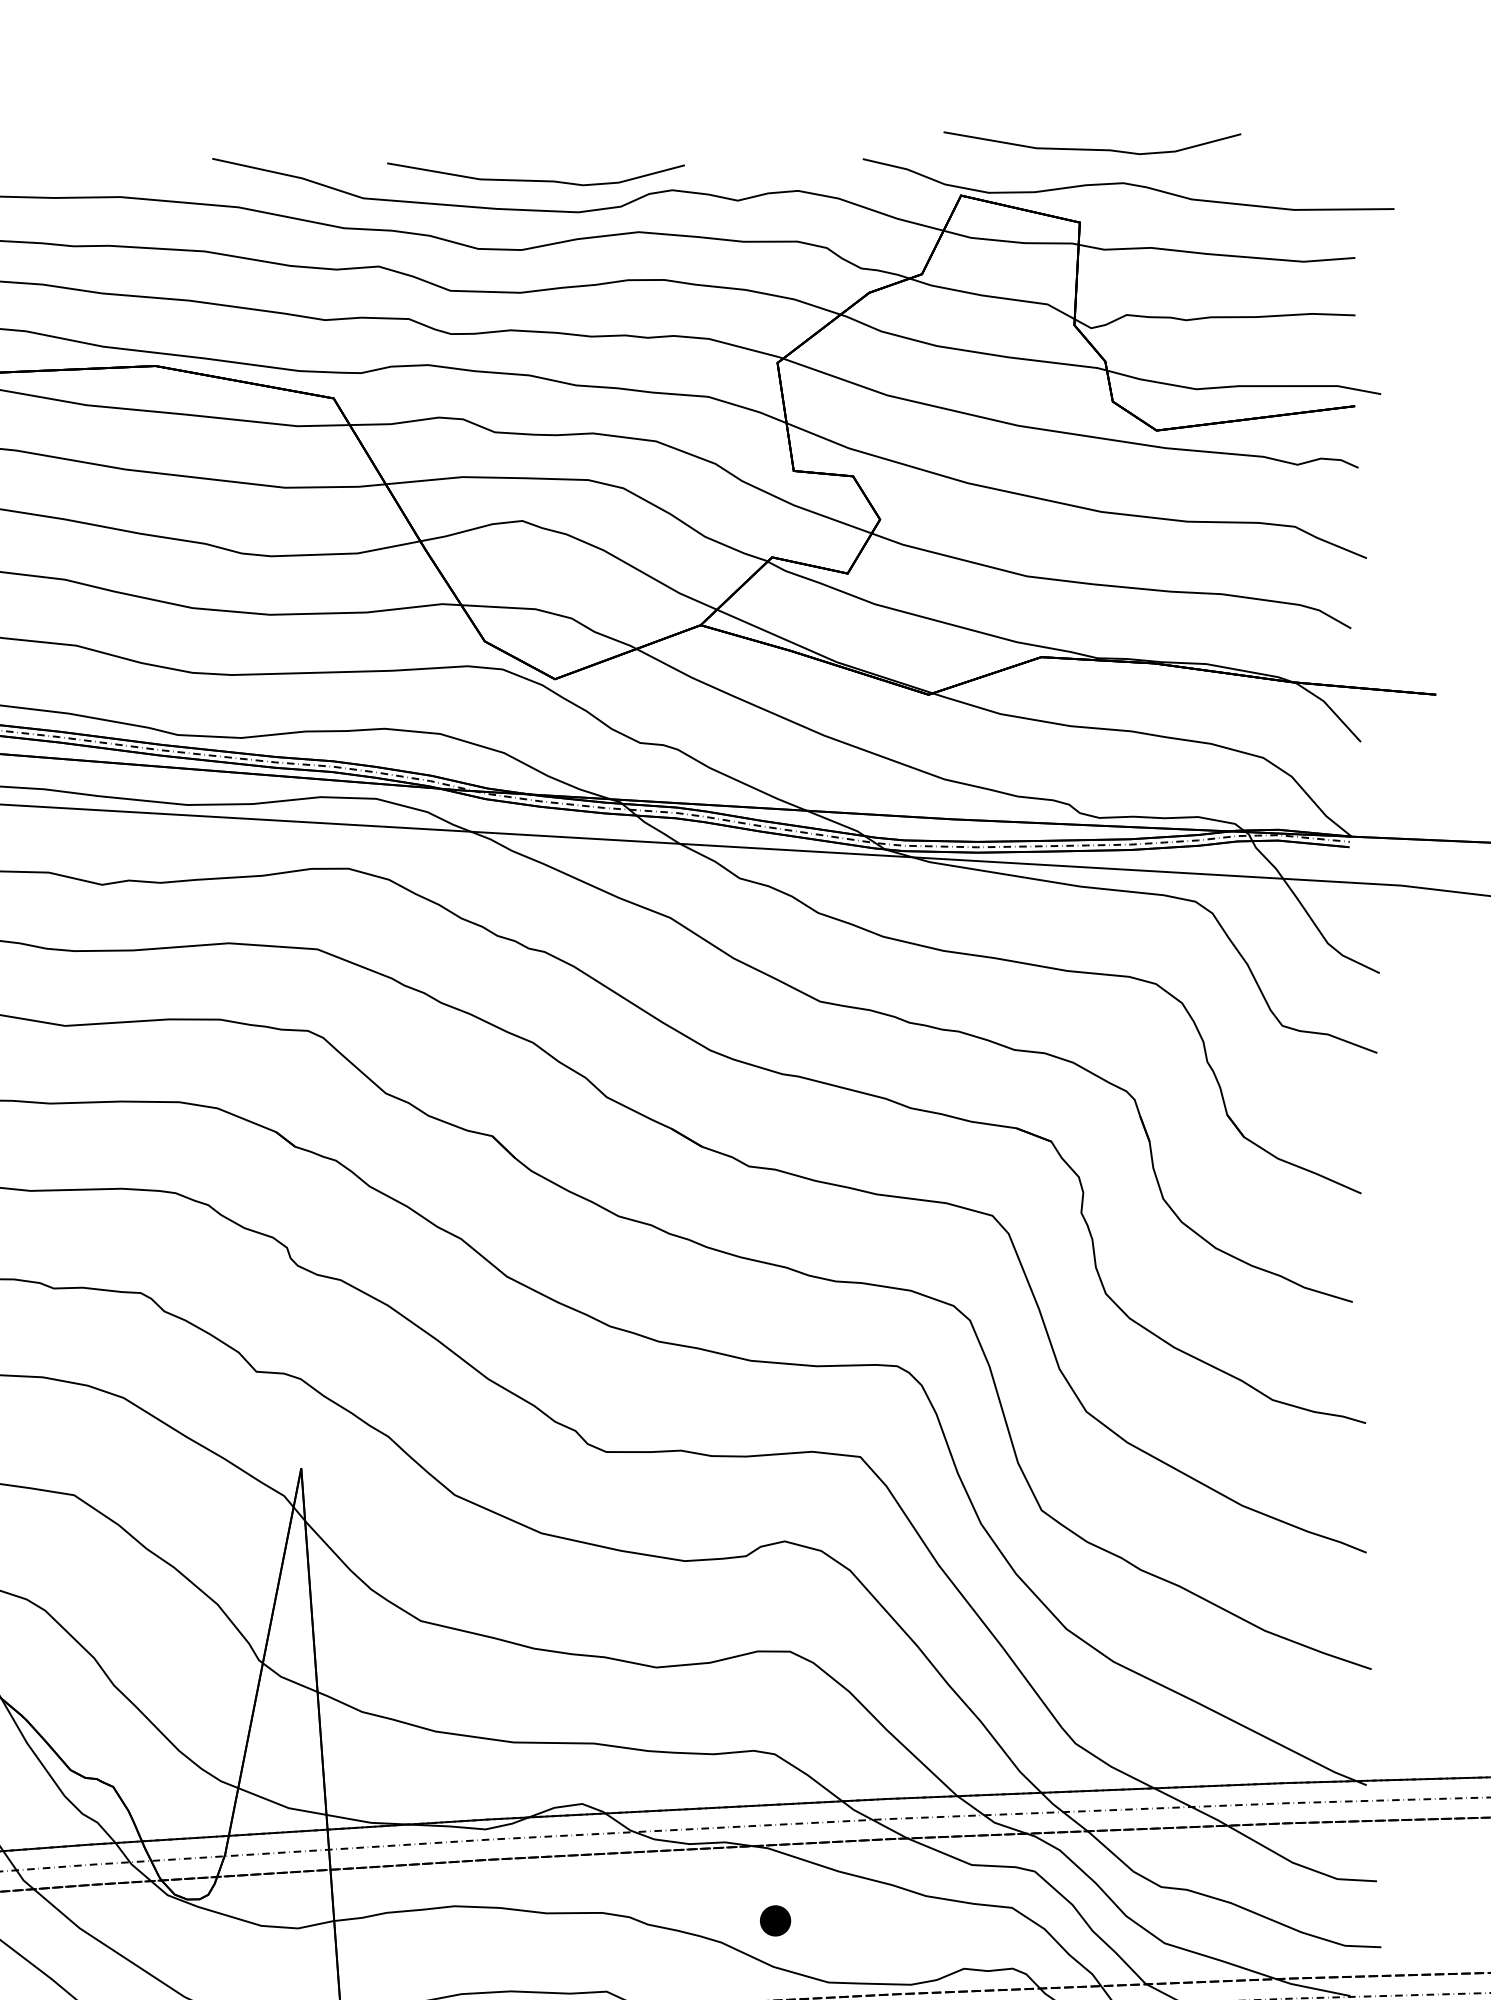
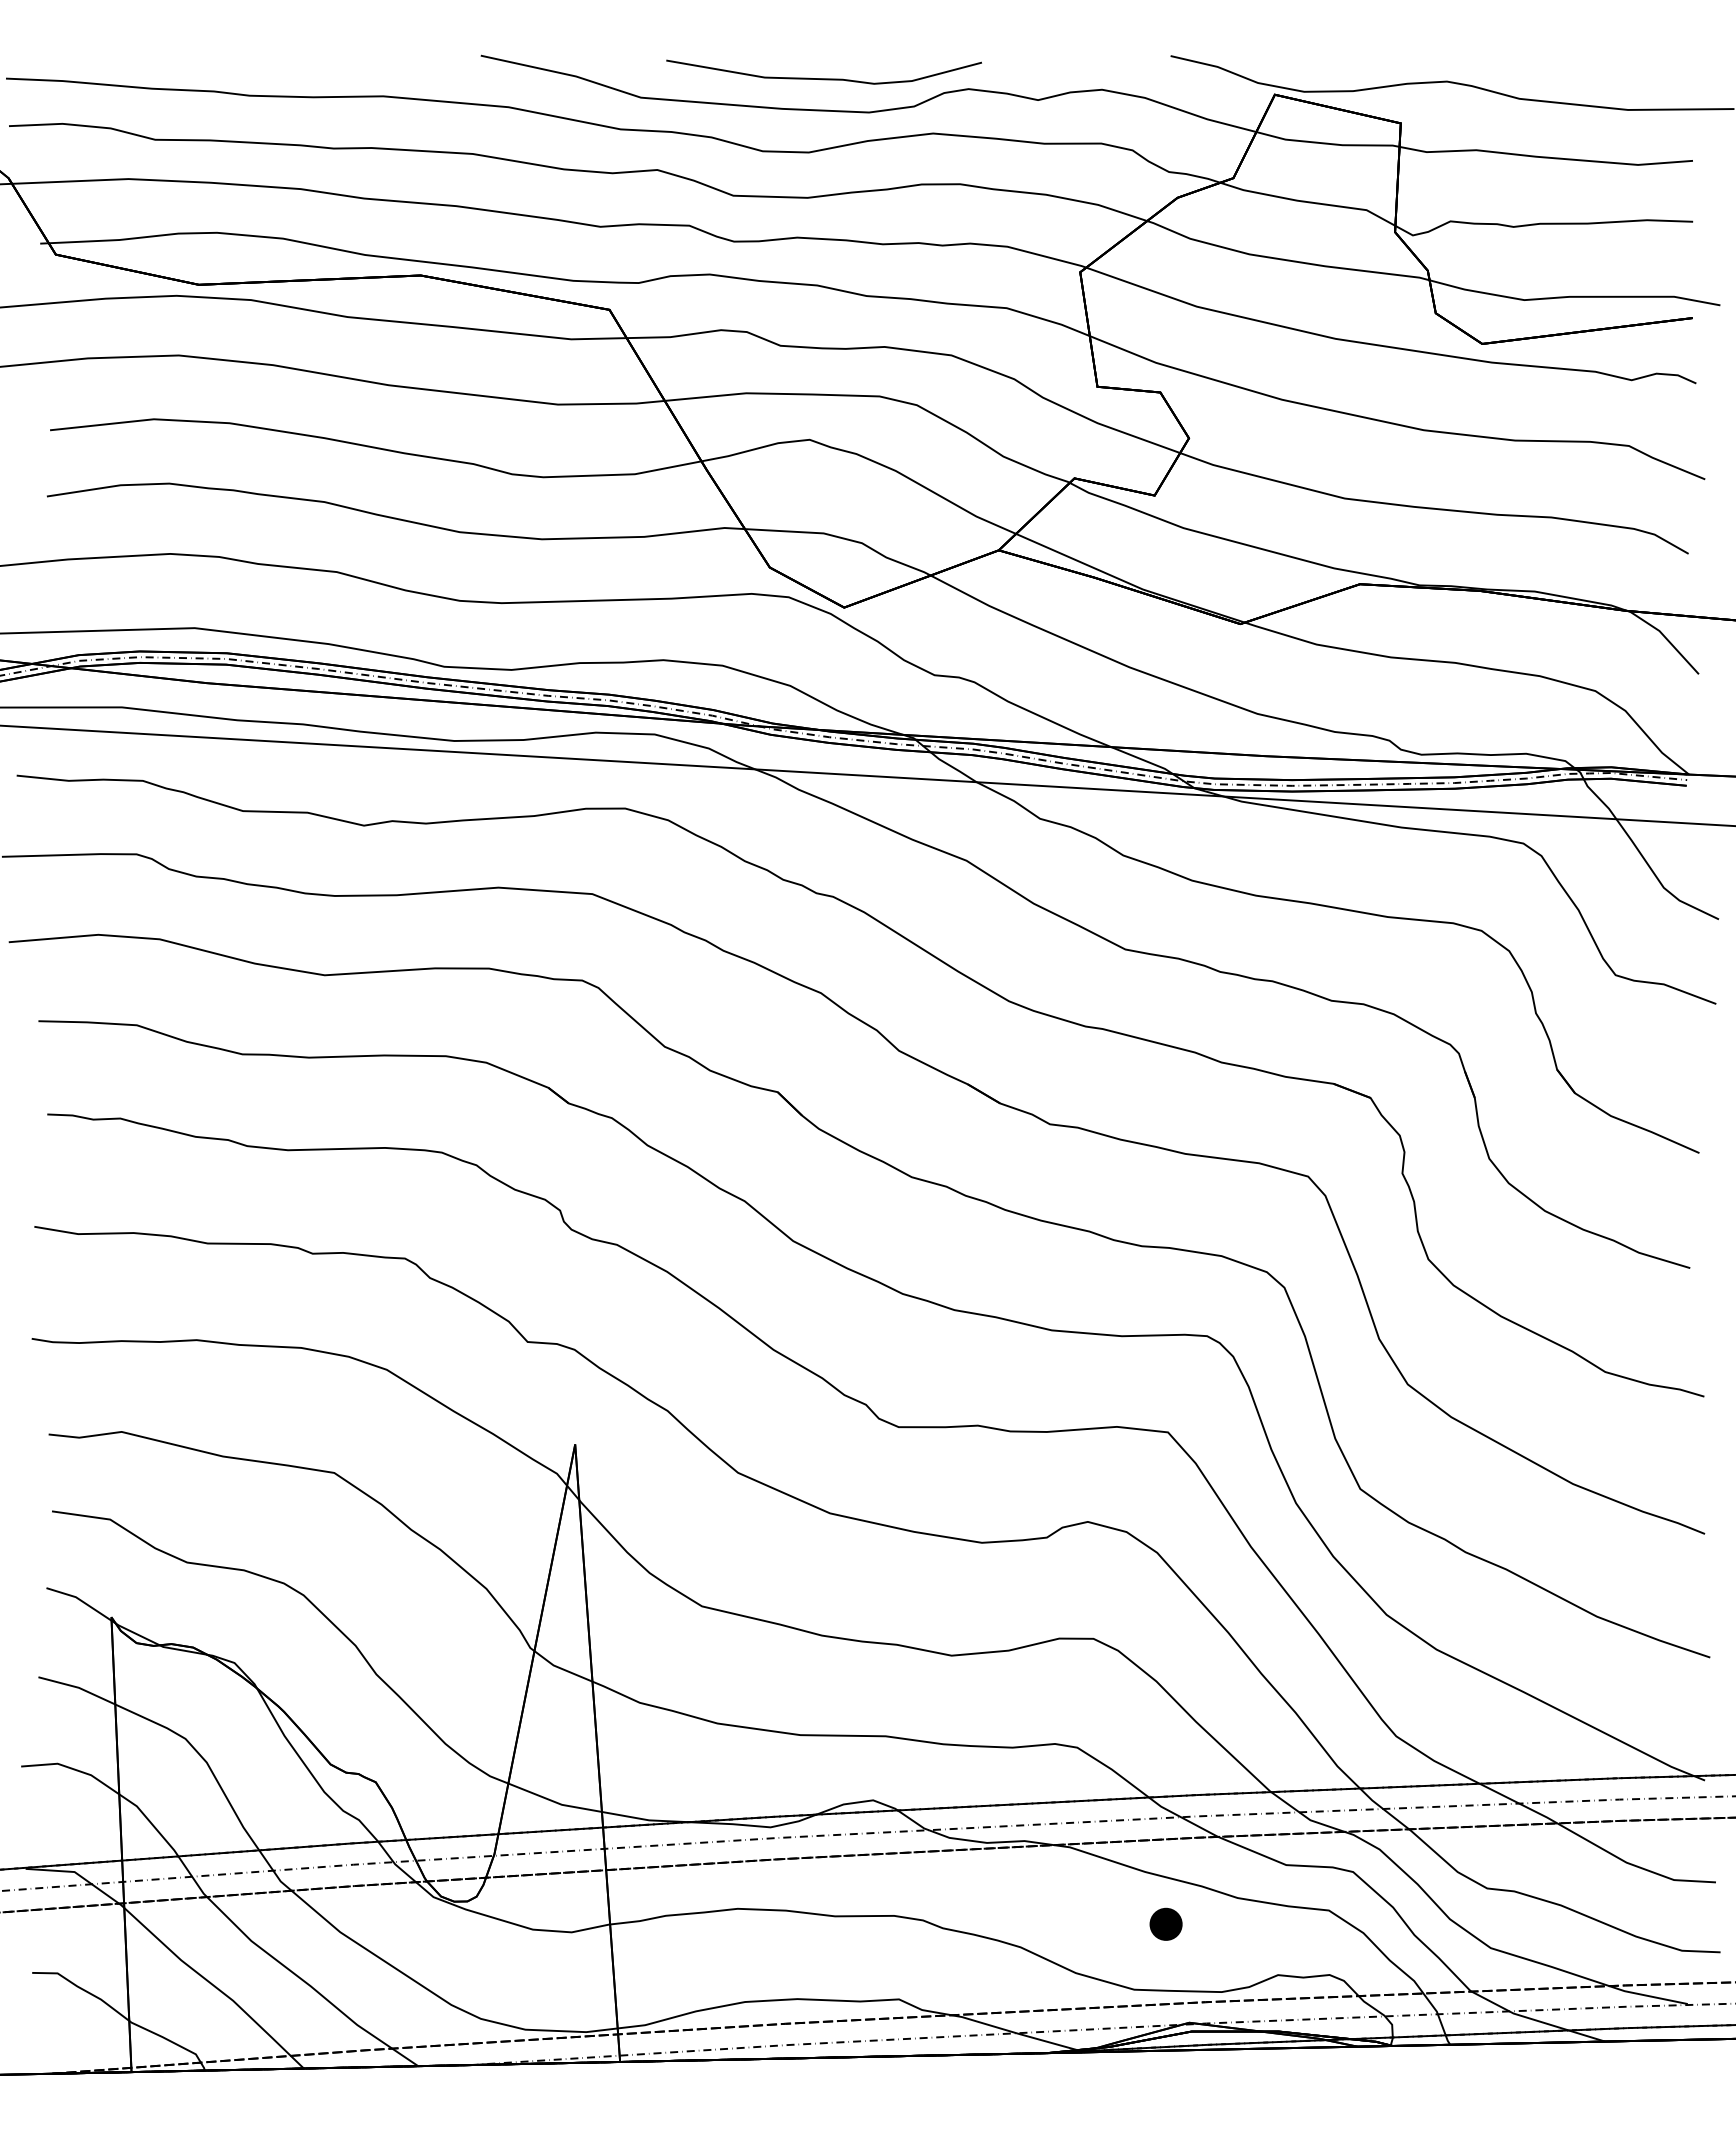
curve: (1091, 149) -> (1413, 45), removed
part: (774, 1920) -> (1165, 1923), moved

